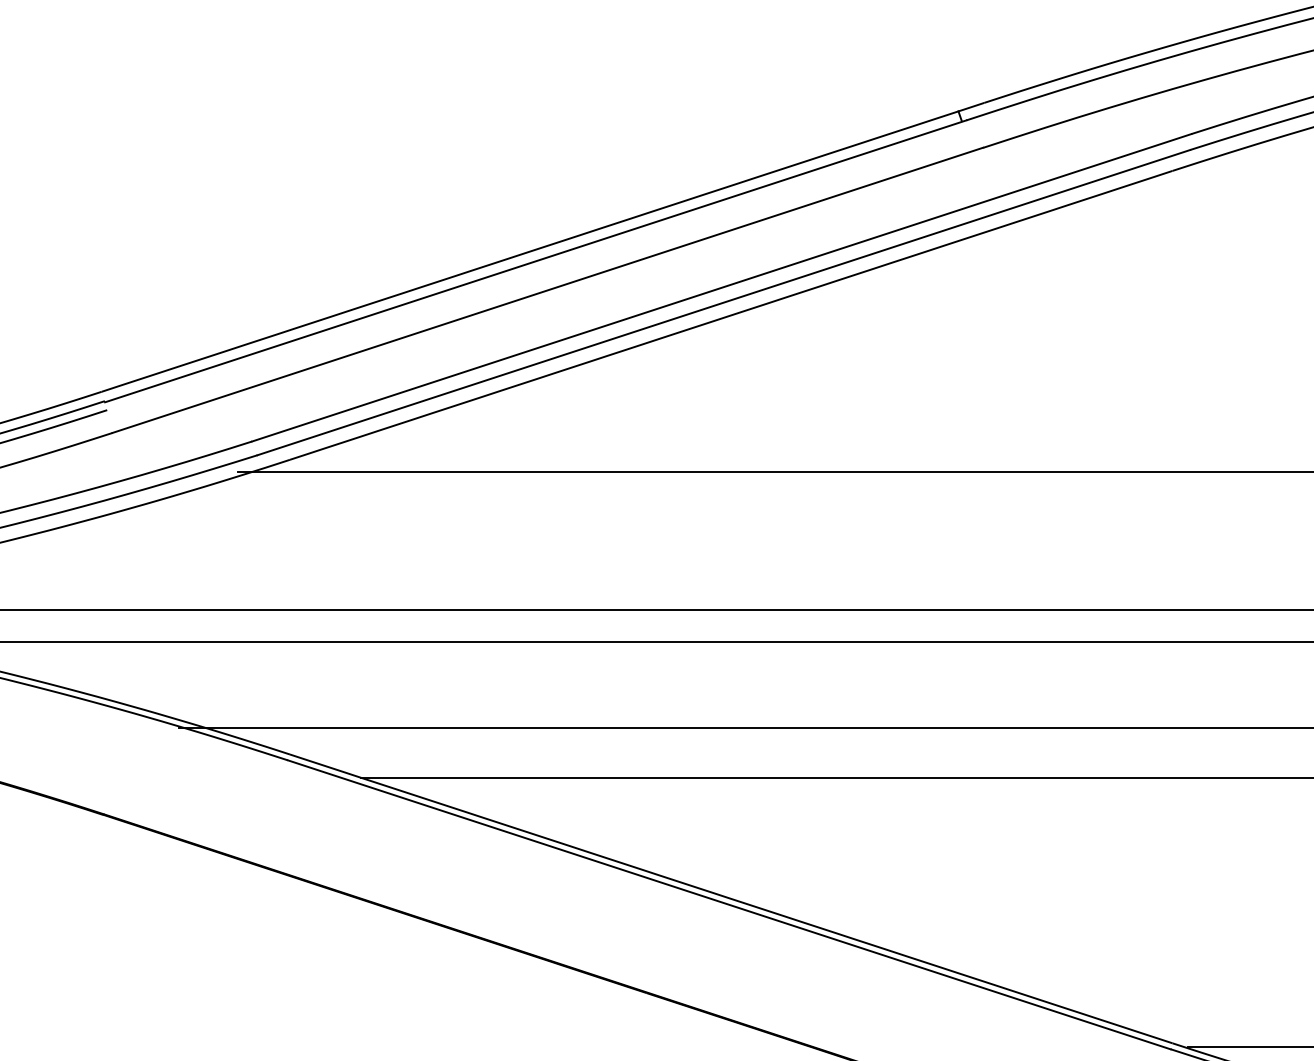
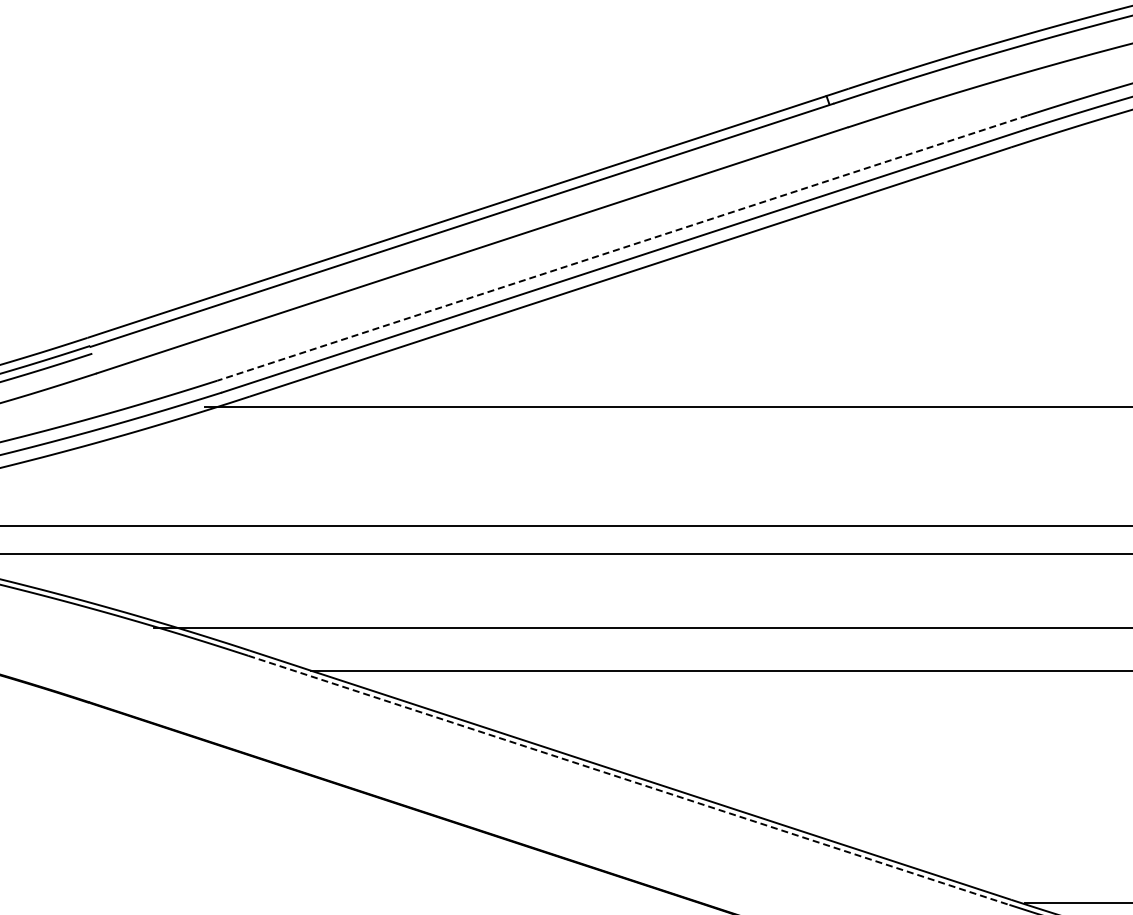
line: (720, 288) -> (621, 248), solid -> dashed
line: (728, 904) -> (628, 780), solid -> dashed

